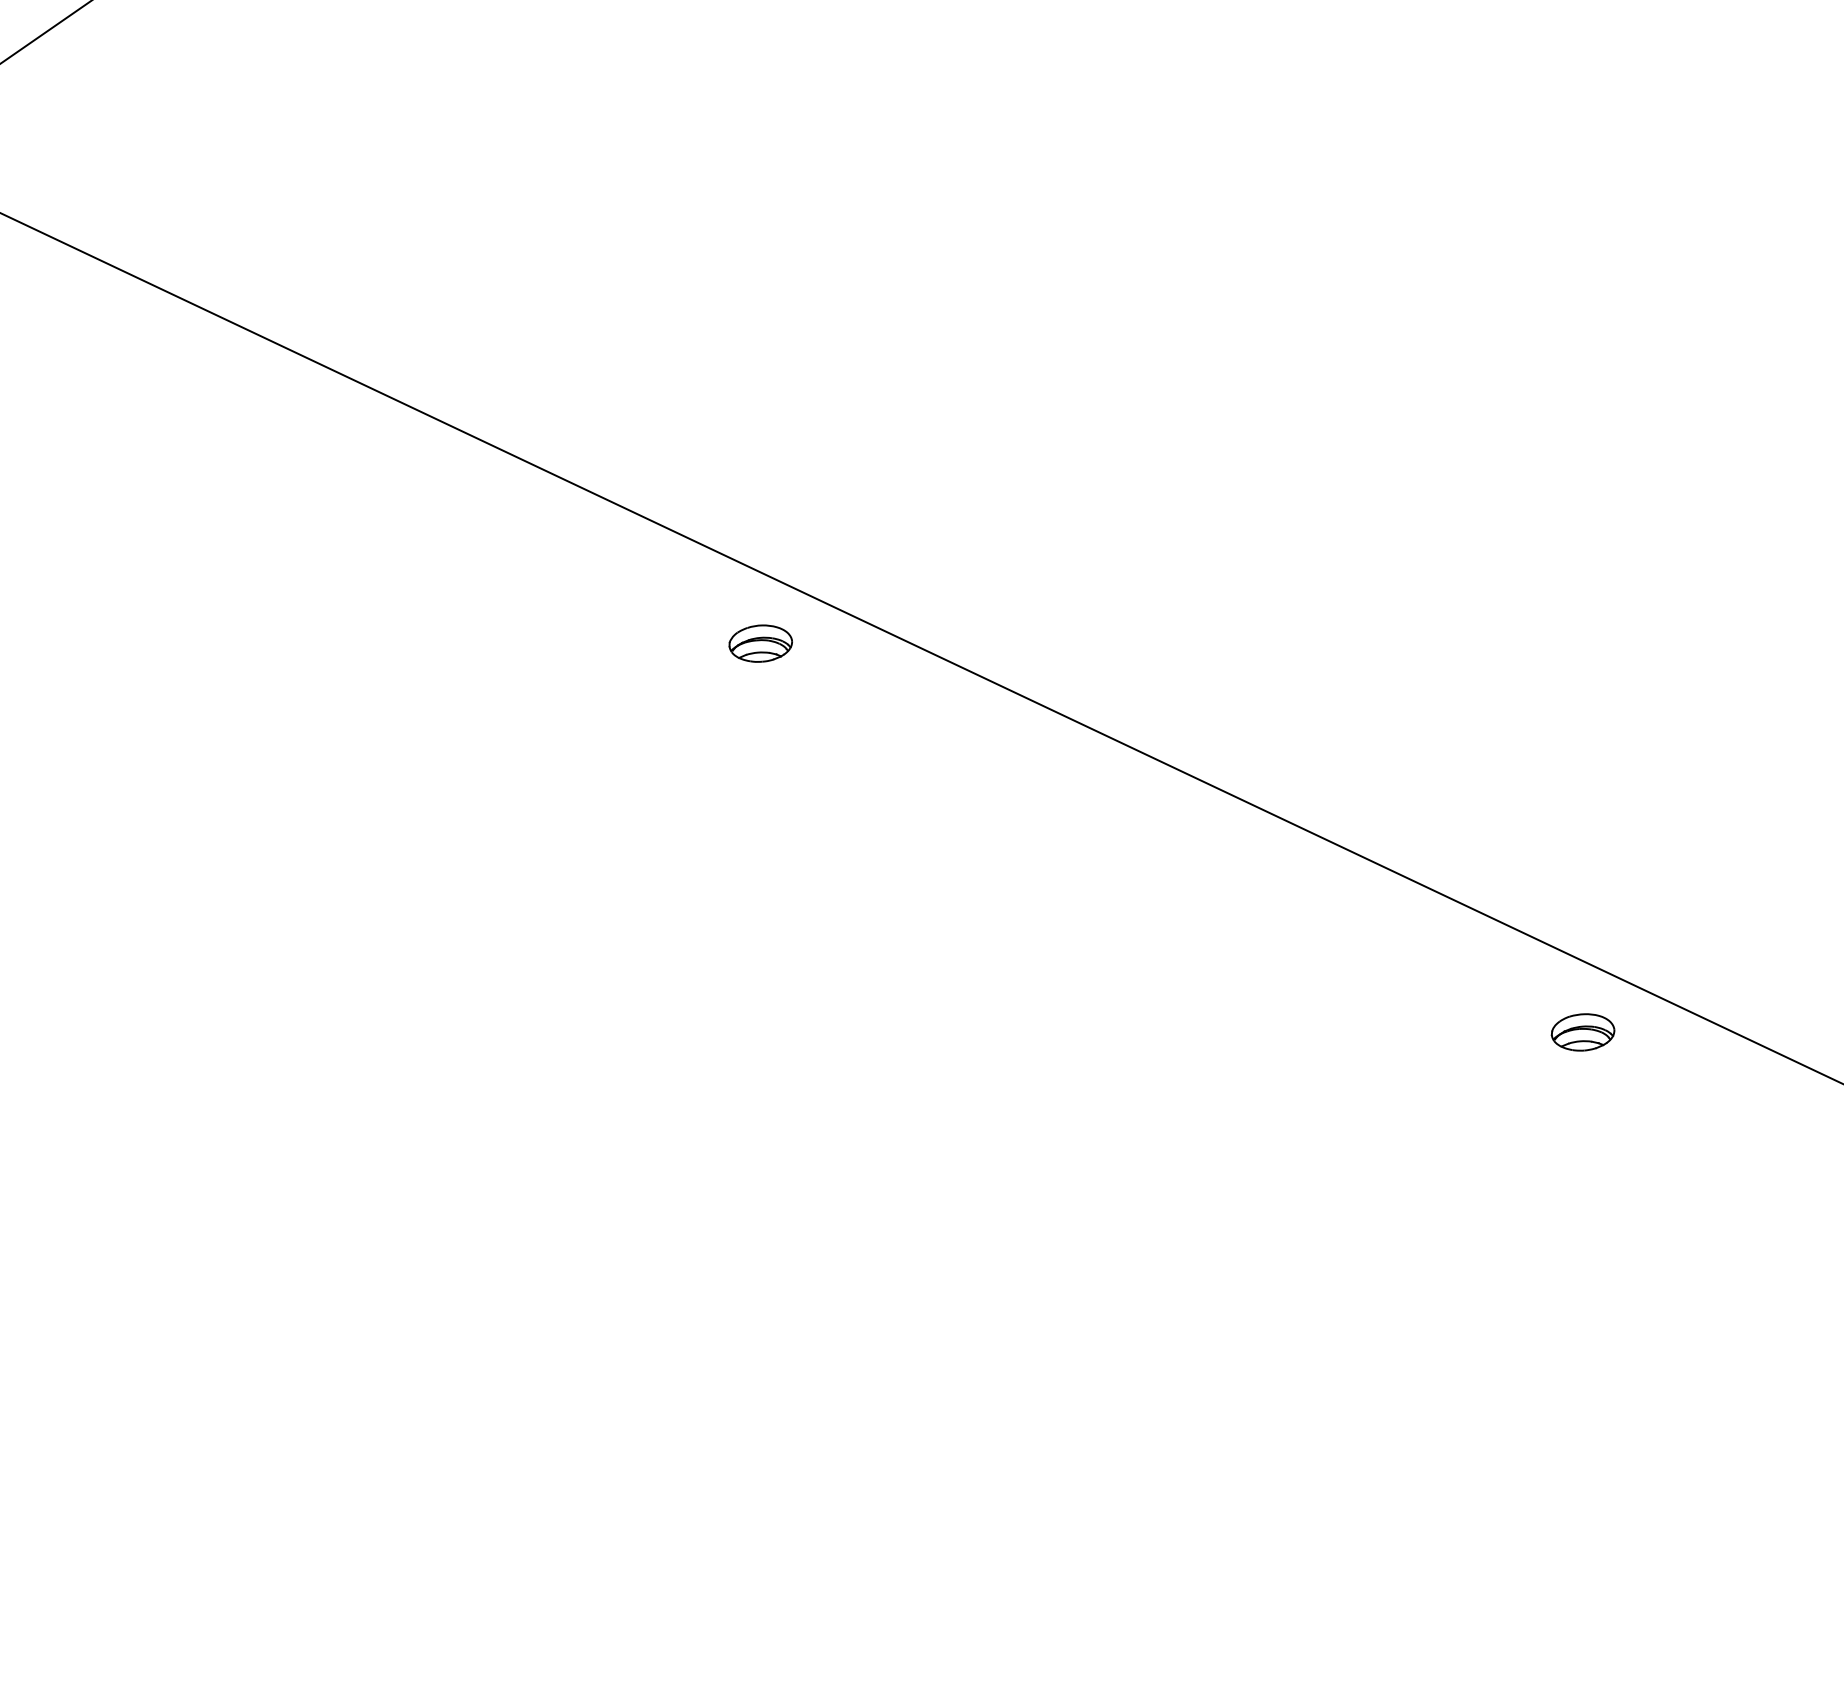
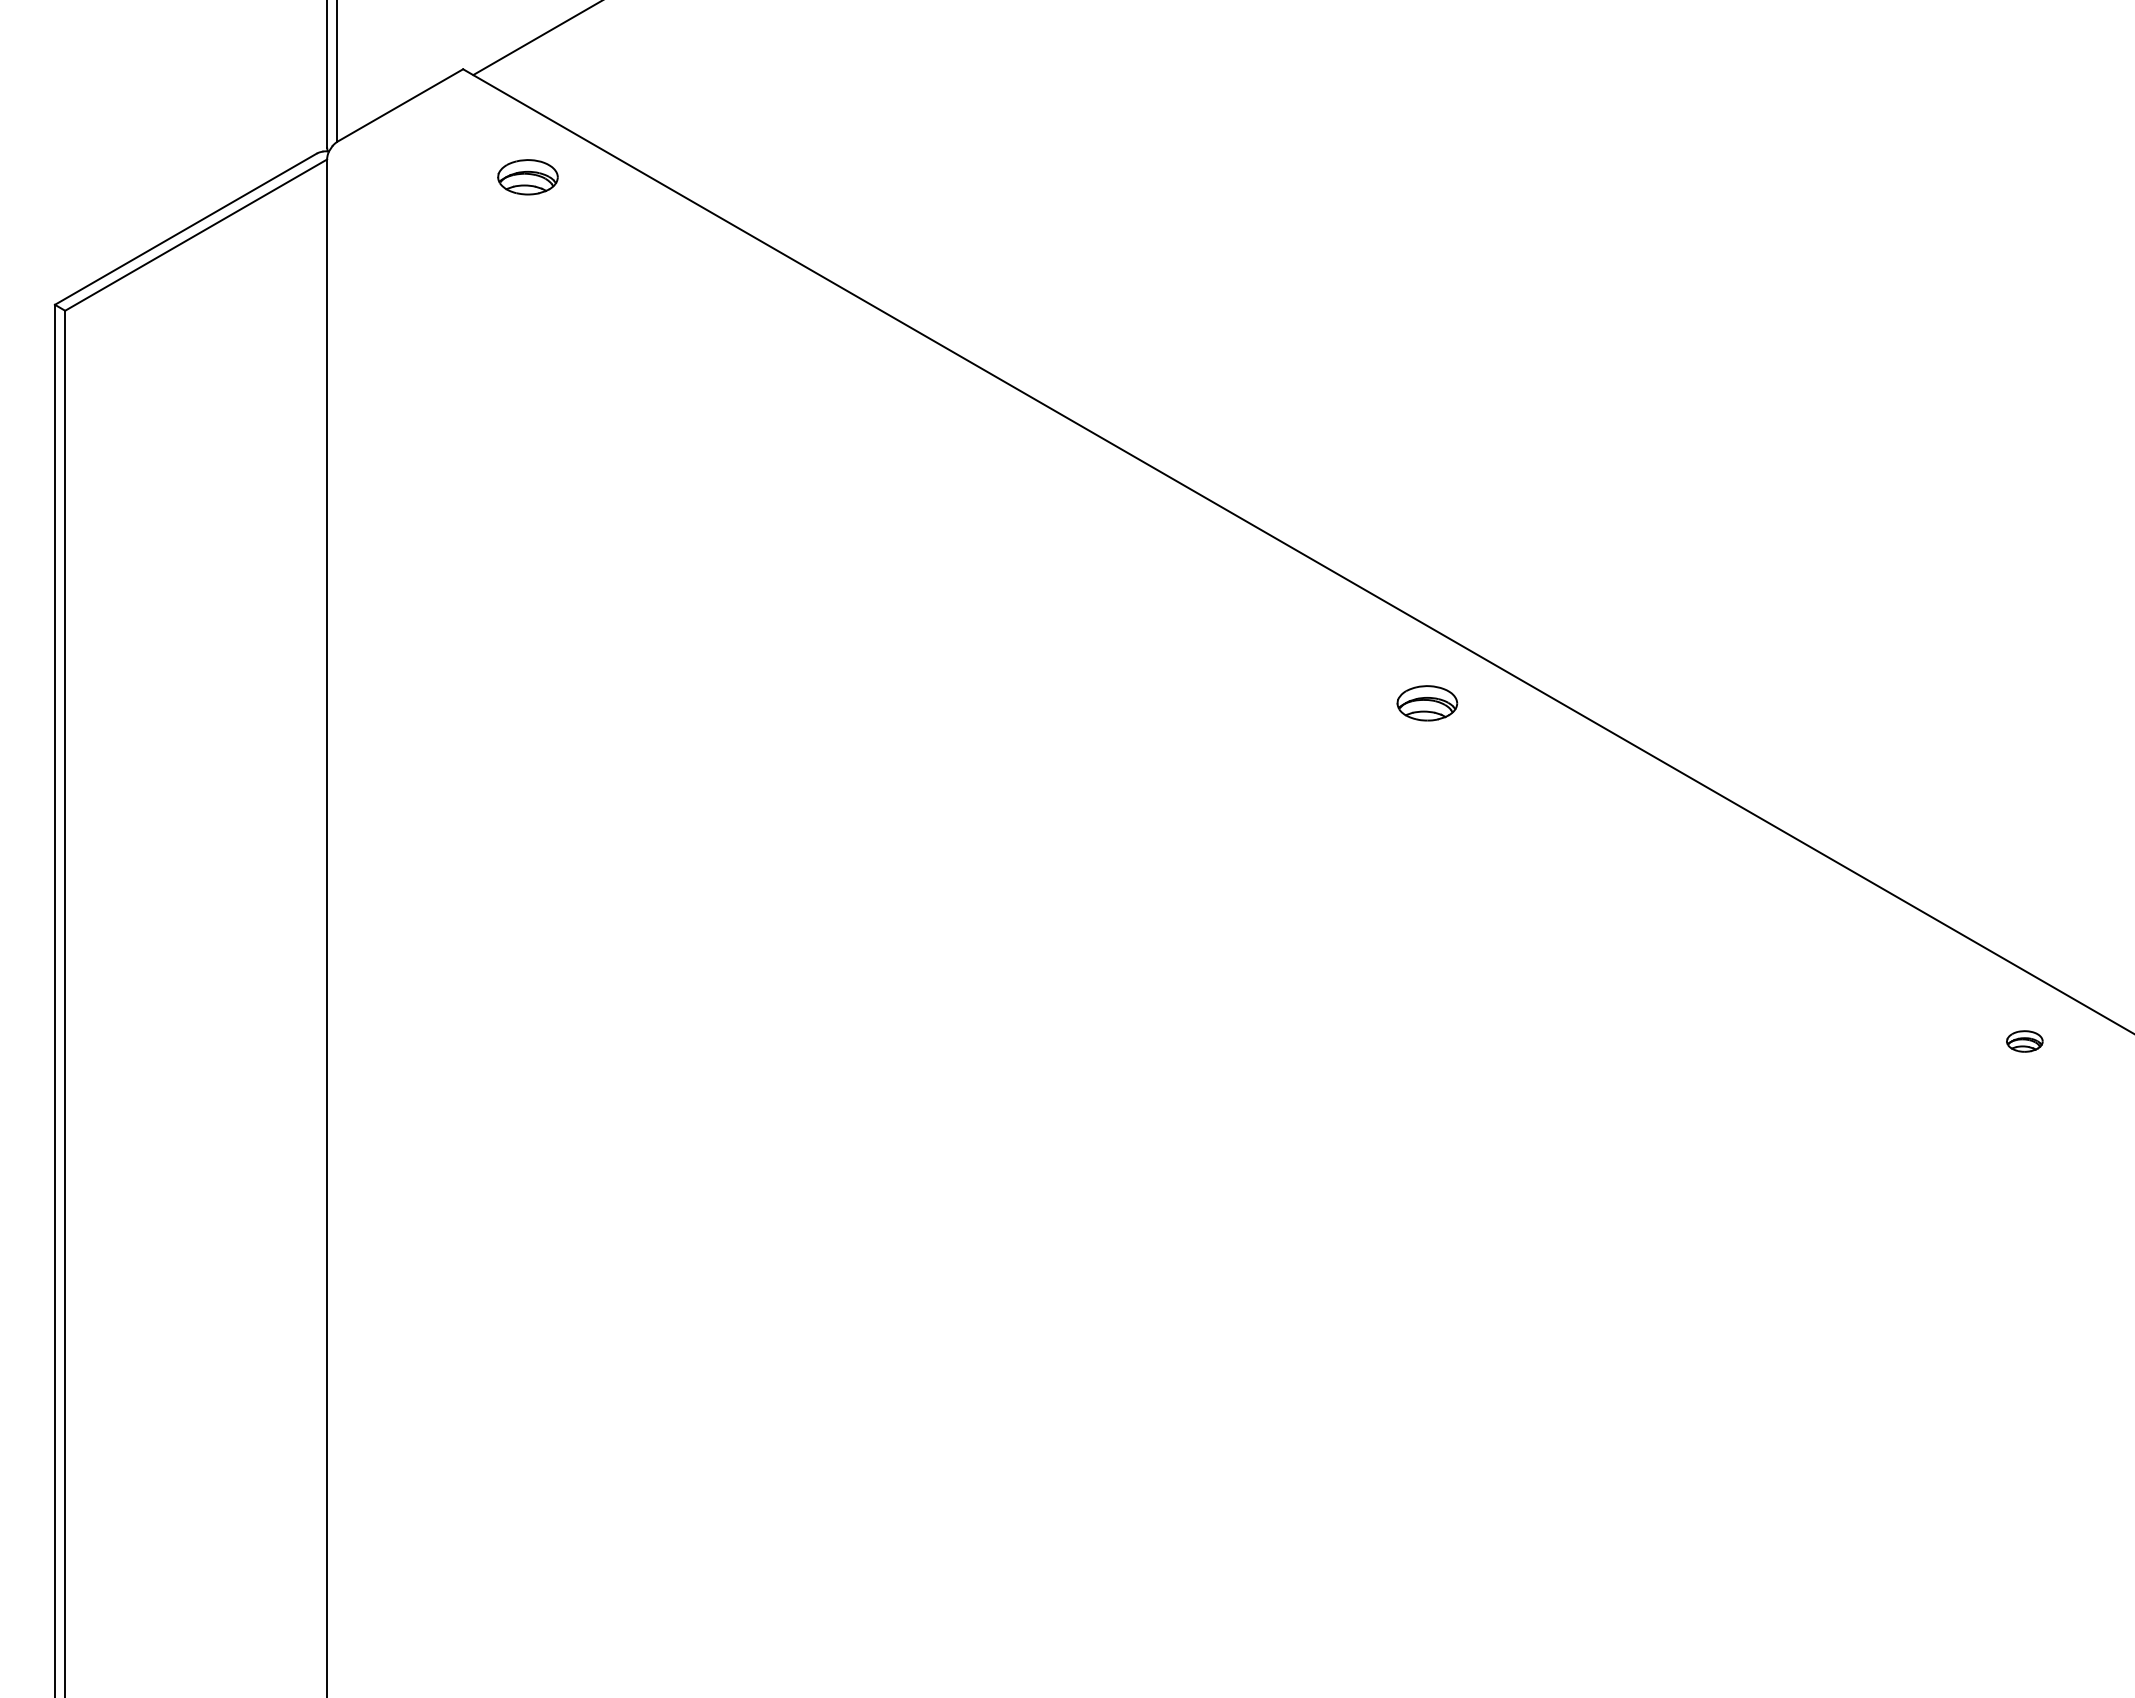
part: (760, 643) -> (1427, 703), moved
part: (1582, 1032) -> (2024, 1041), size x0.6

